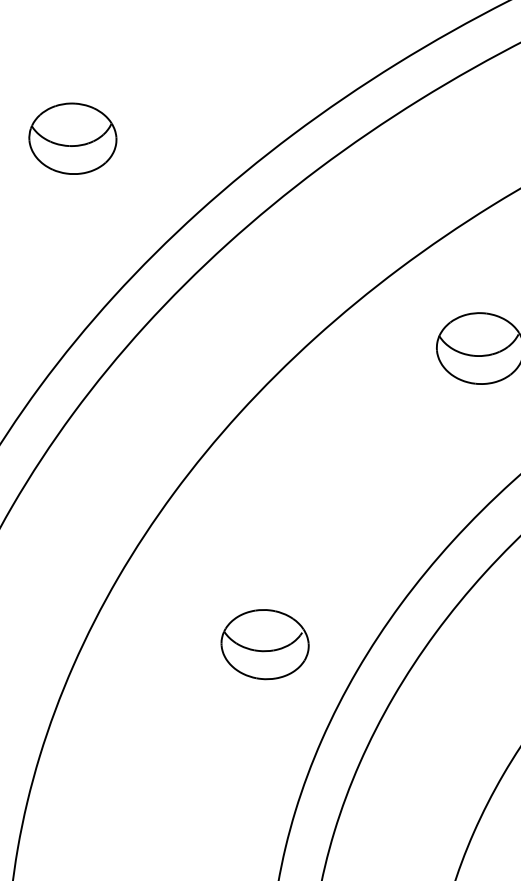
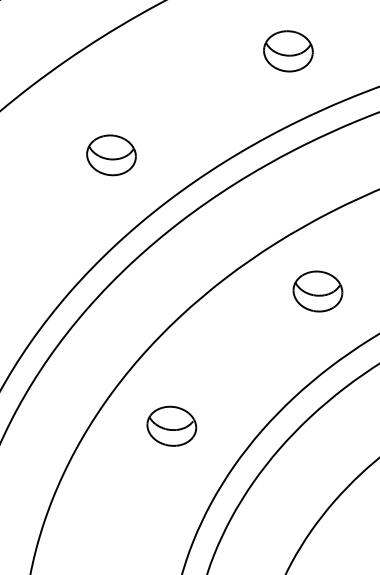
part: (72, 139) -> (111, 155), moved
part: (264, 643) -> (171, 425), moved

